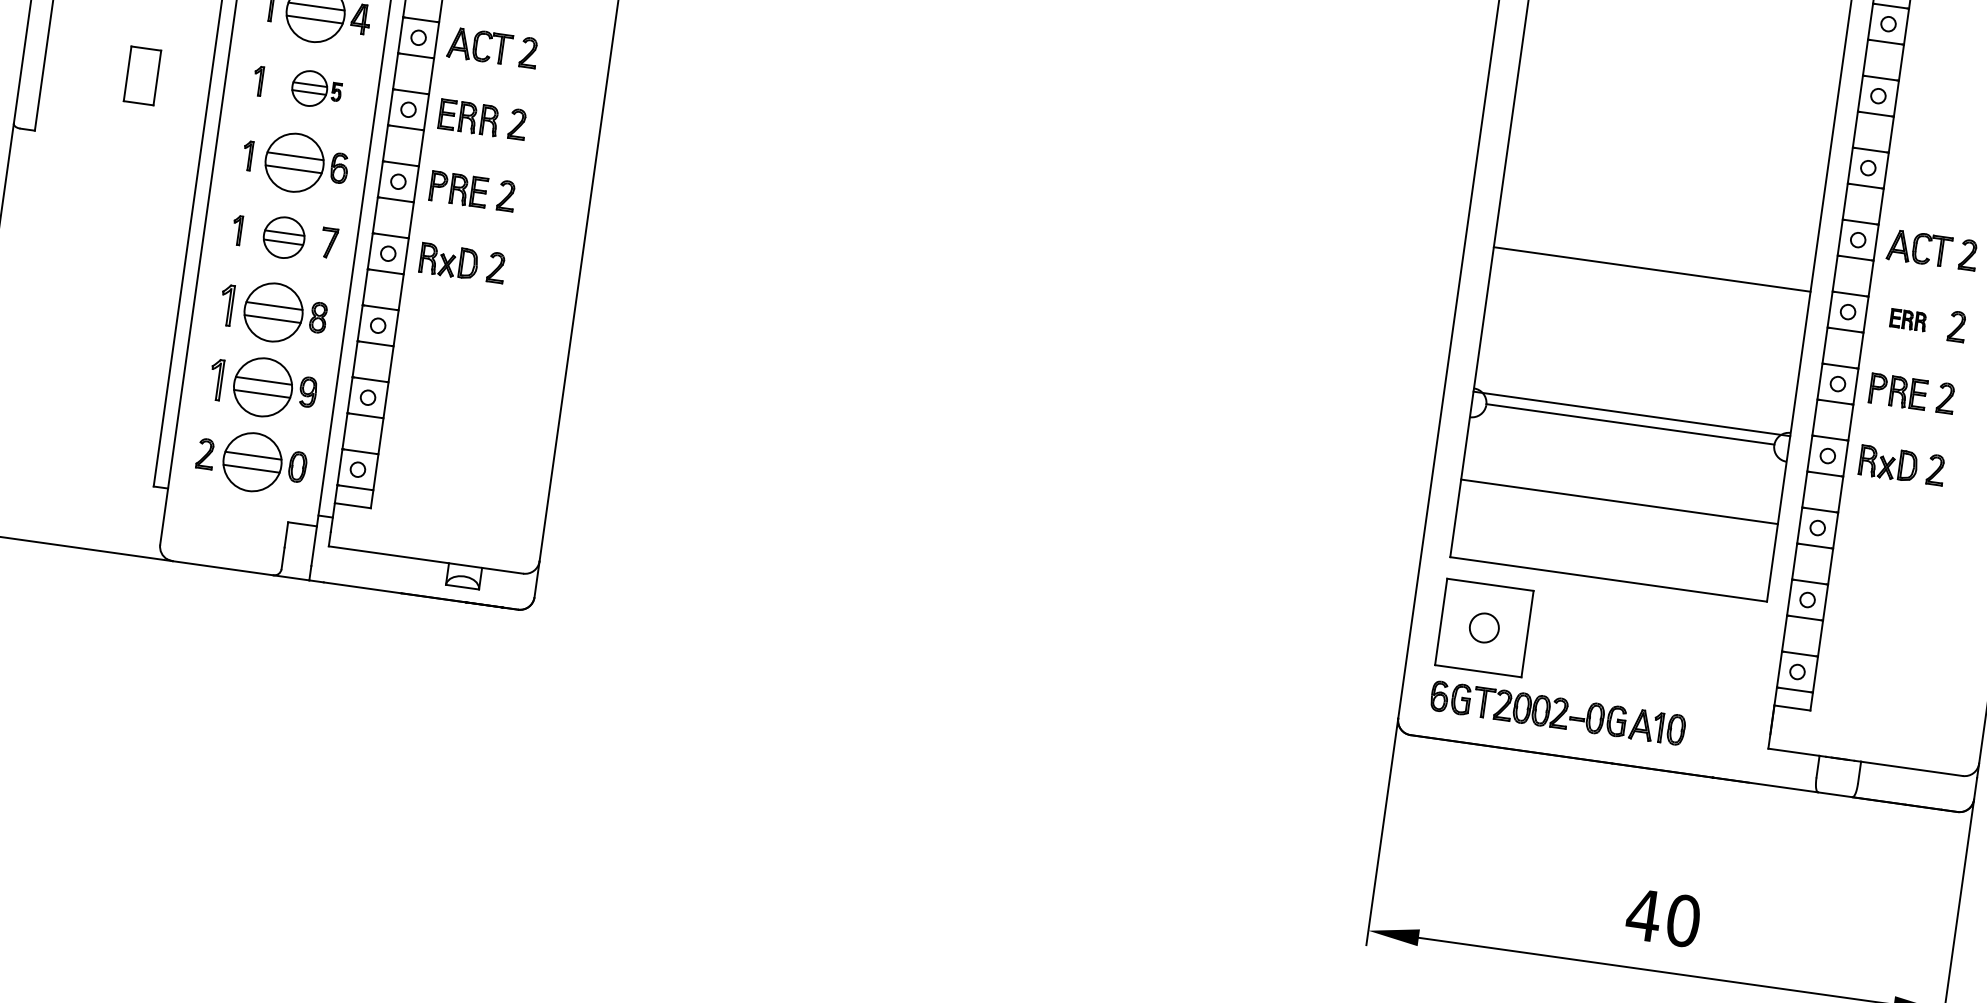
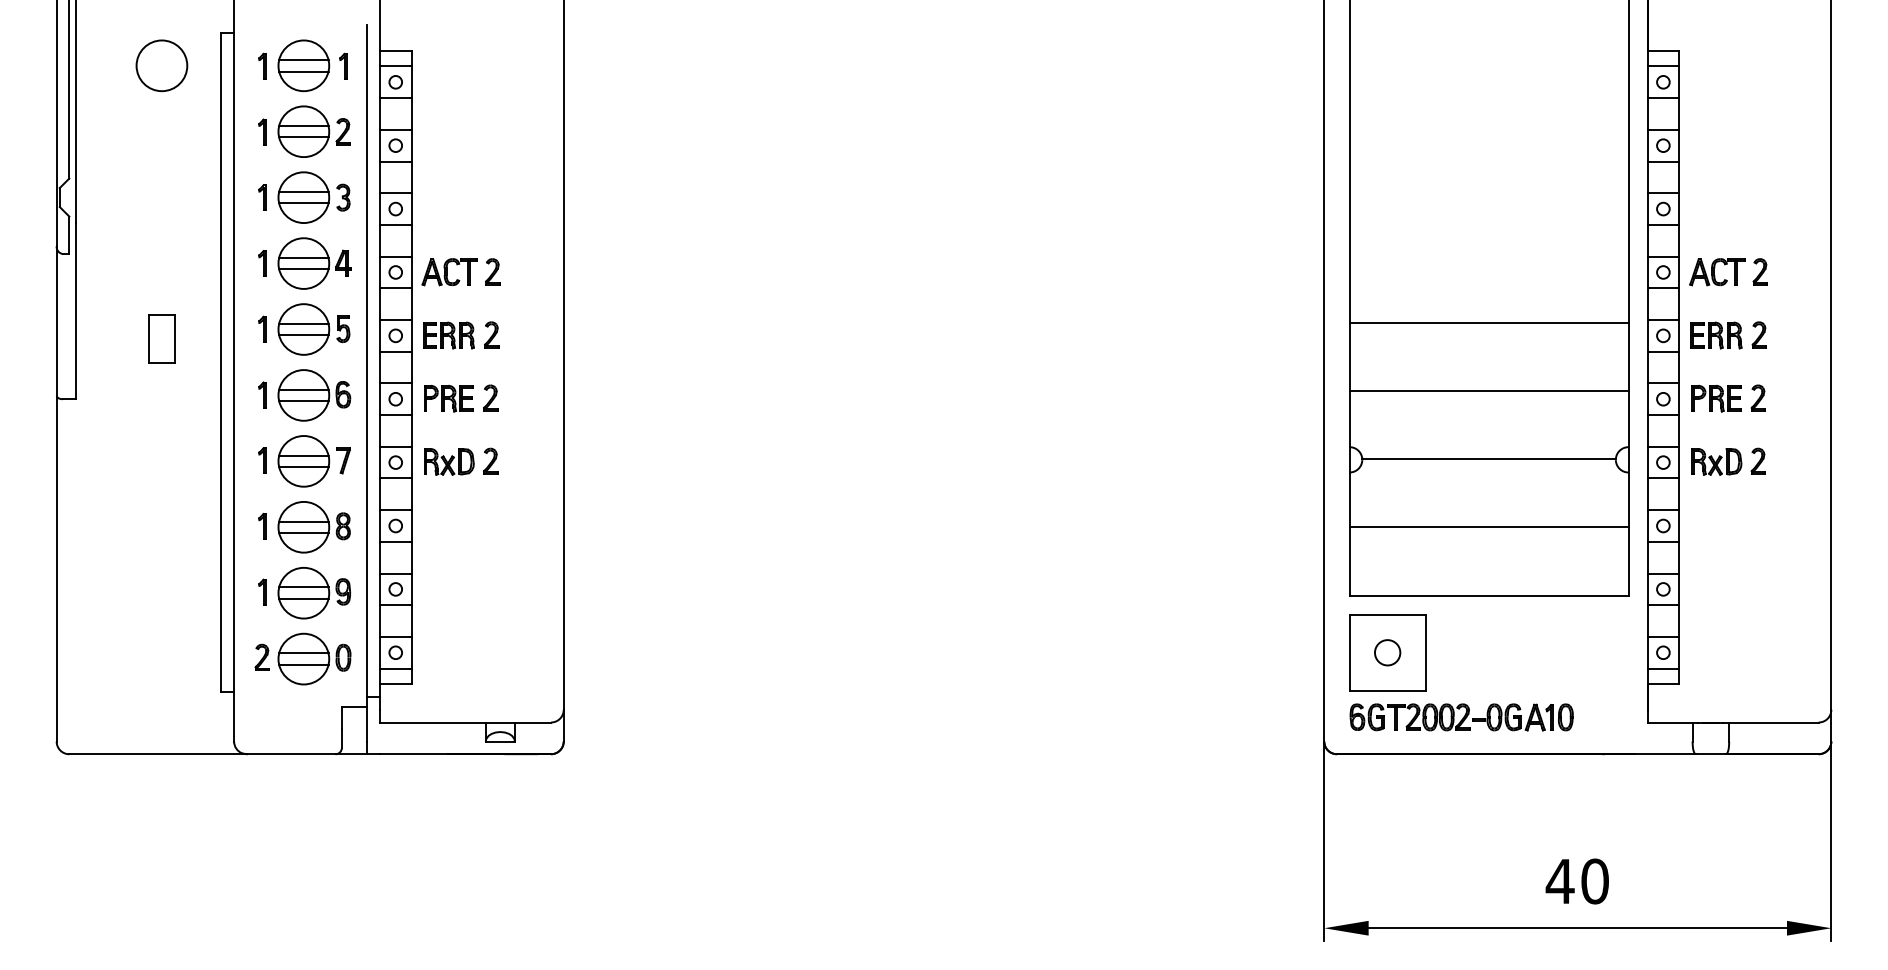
part: (316, 89) -> (313, 329), size x1.67
part: (283, 237) -> (303, 461), size x1.43
part: (226, 303) -> (262, 525), size x0.71
part: (1908, 320) -> (1716, 335), size x1.67
part: (216, 378) -> (262, 591), size x0.71
line: (1631, 414) -> (1488, 391), moved

